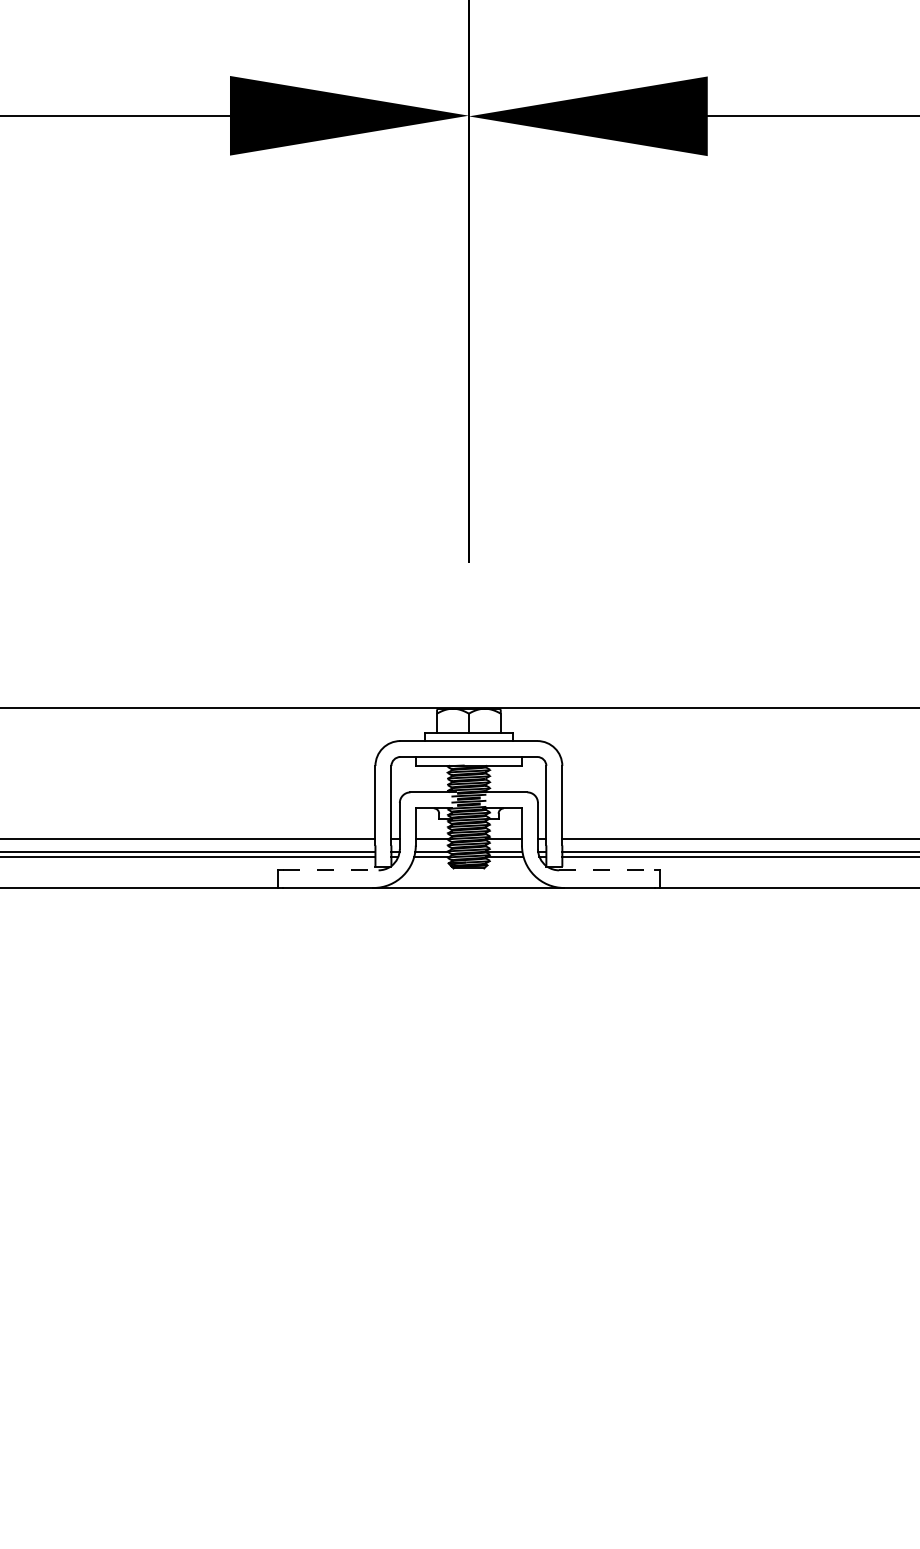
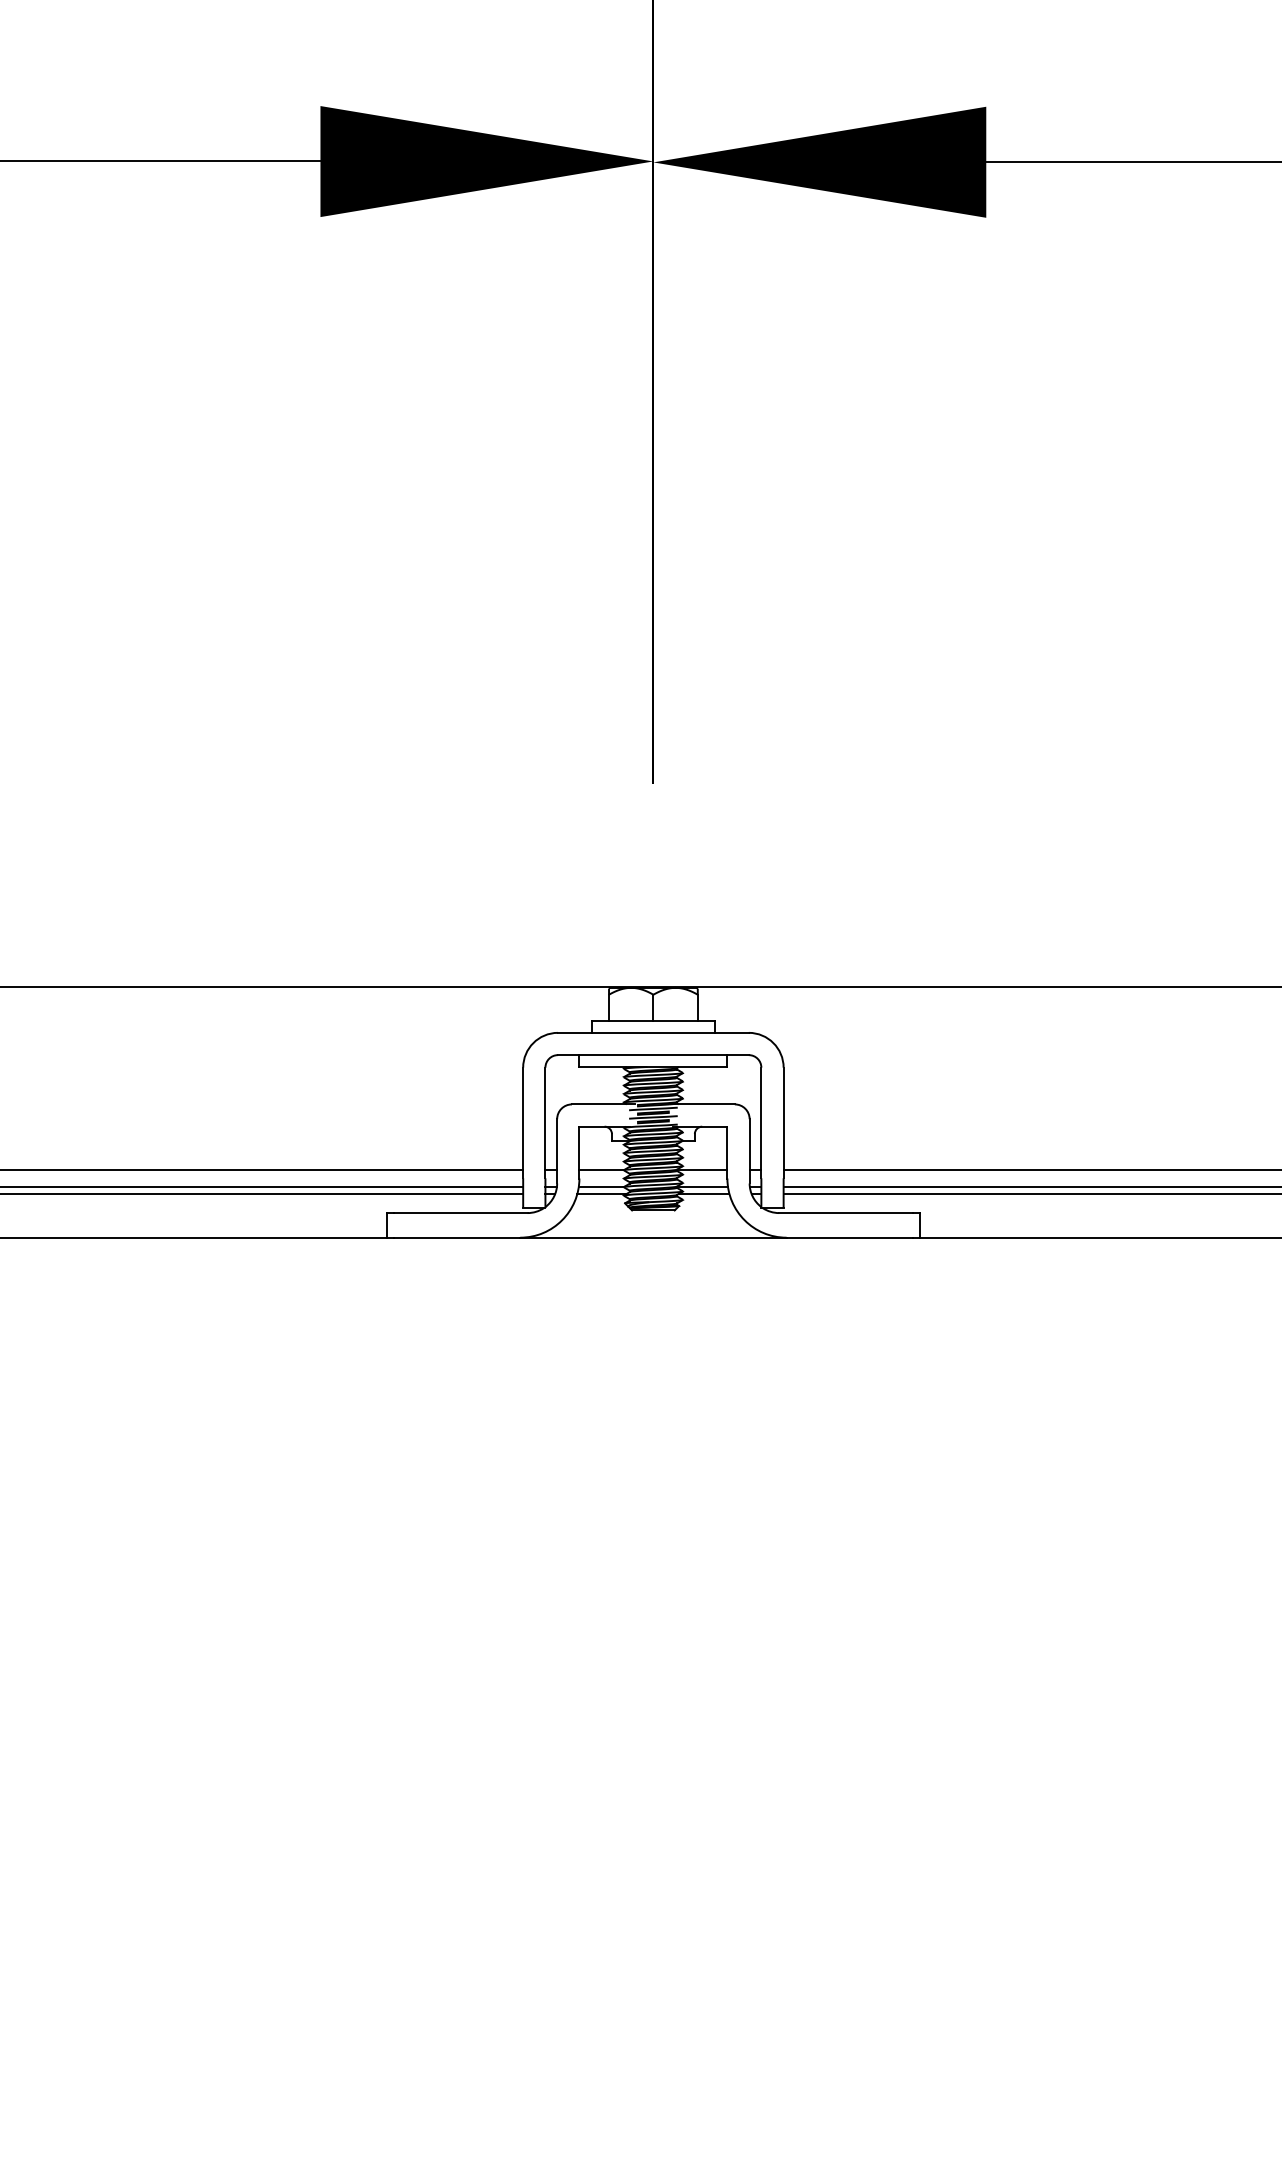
line: (330, 870) -> (460, 1213), dashed -> solid
line: (606, 870) -> (845, 1213), dashed -> solid

